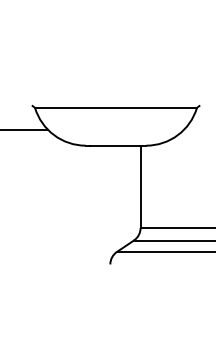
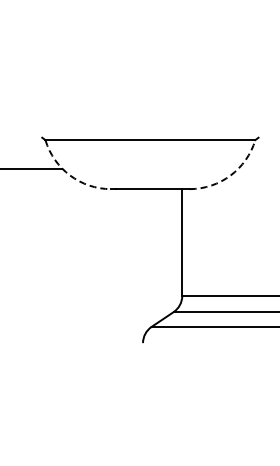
arc: (54, 135) -> (70, 175), solid -> dashed
arc: (177, 135) -> (230, 175), solid -> dashed

